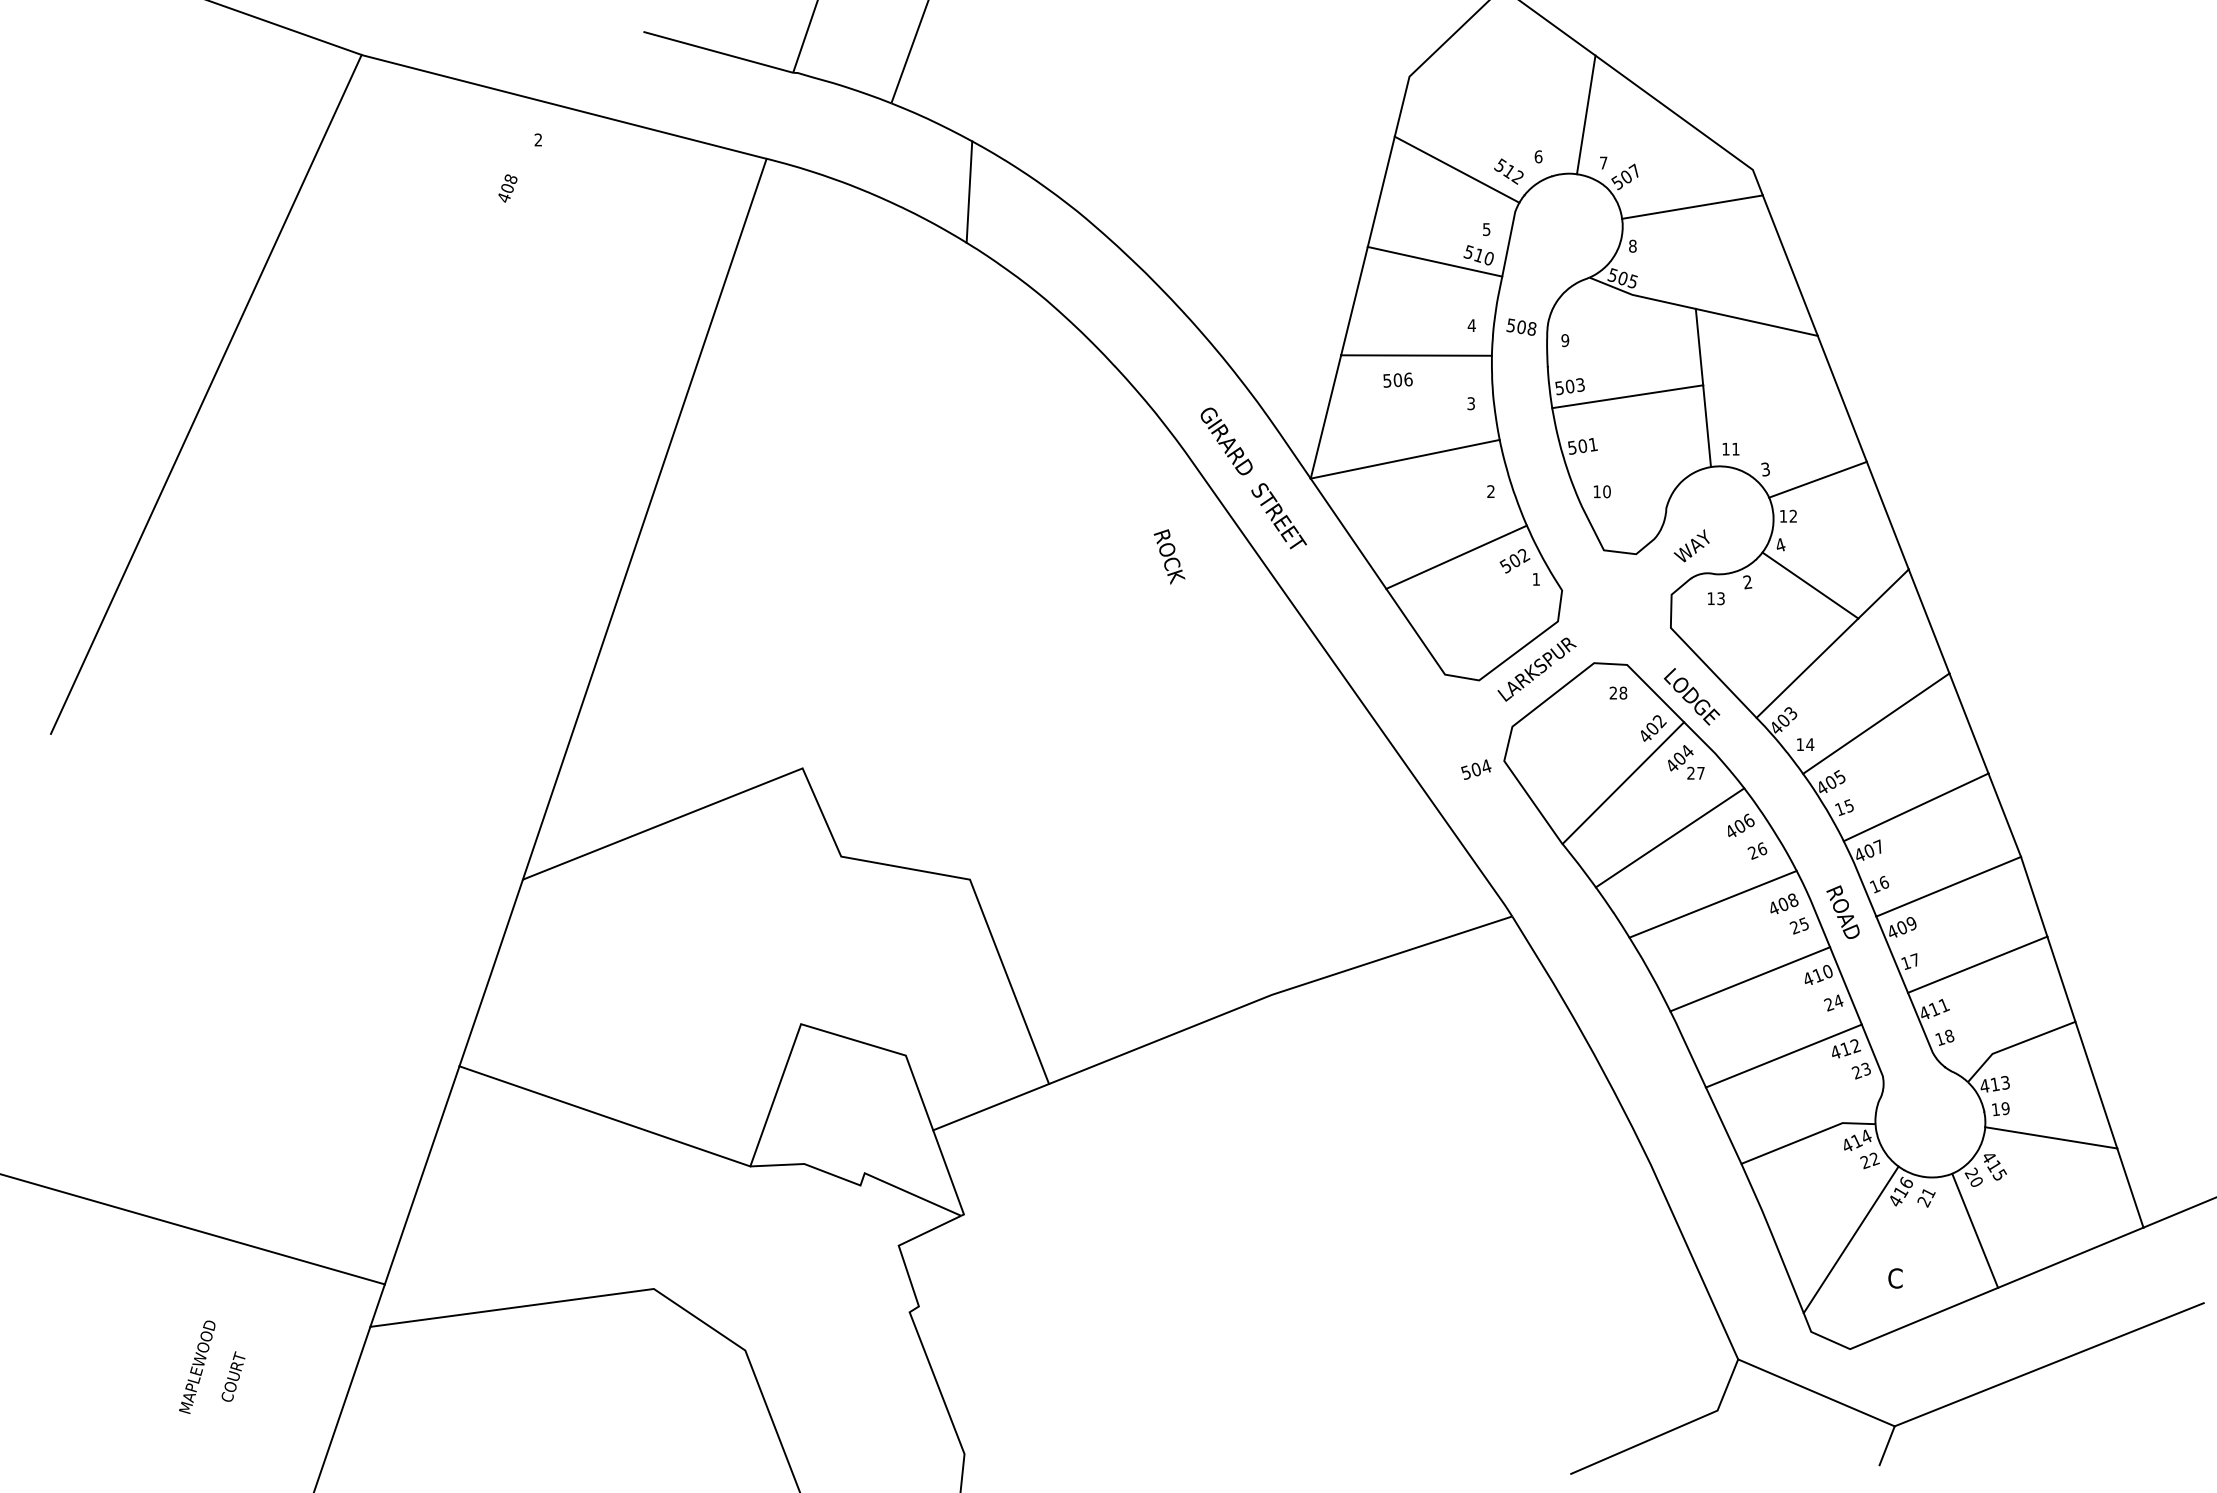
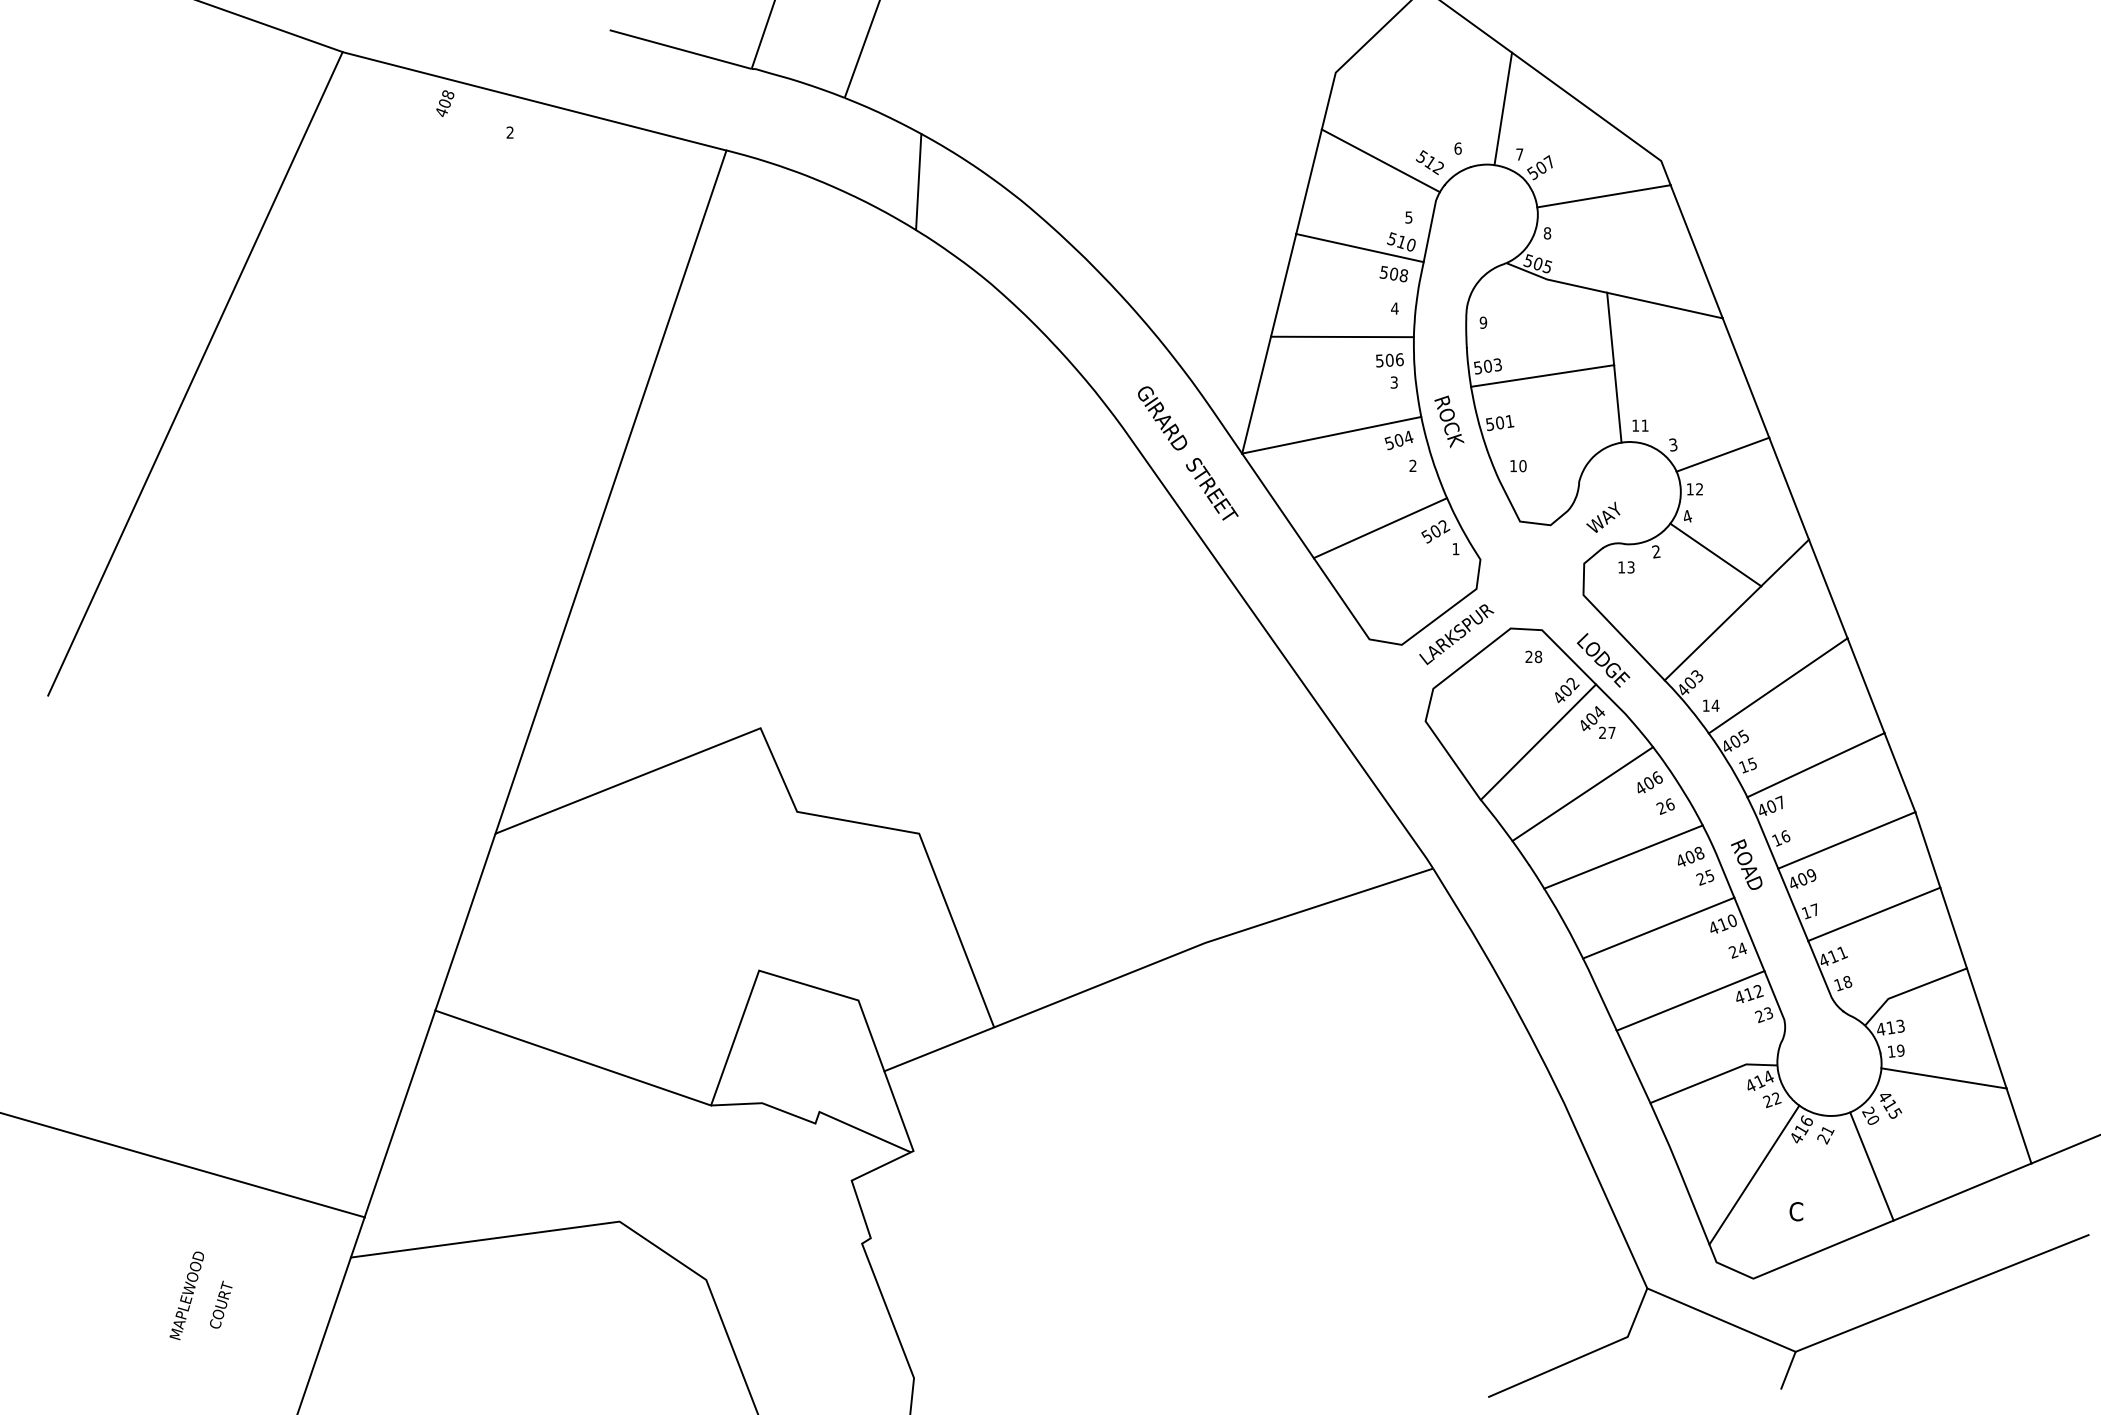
text: (508, 188) -> (445, 103), moved
text: (1521, 326) -> (1393, 273), moved
text: (1397, 380) -> (1389, 360), moved
text: (1169, 556) -> (1449, 421), moved
text: (1475, 769) -> (1398, 440), moved

